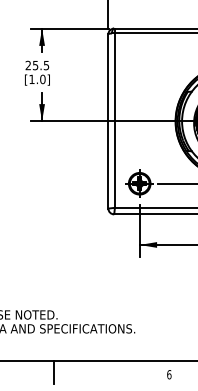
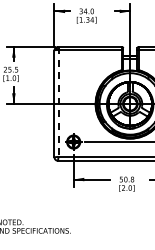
line: (114, 117) -> (58, 101), solid -> dashed

